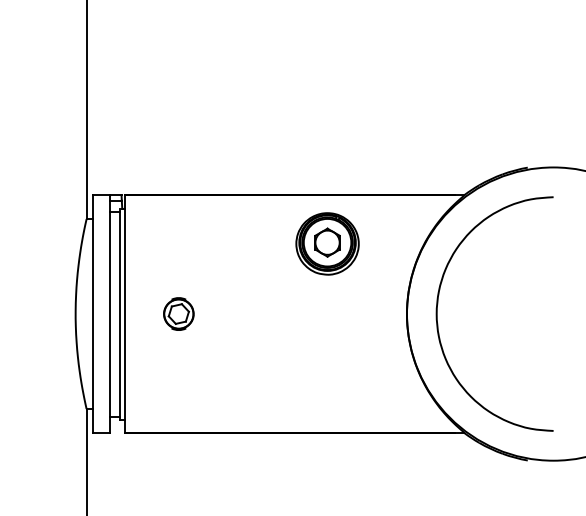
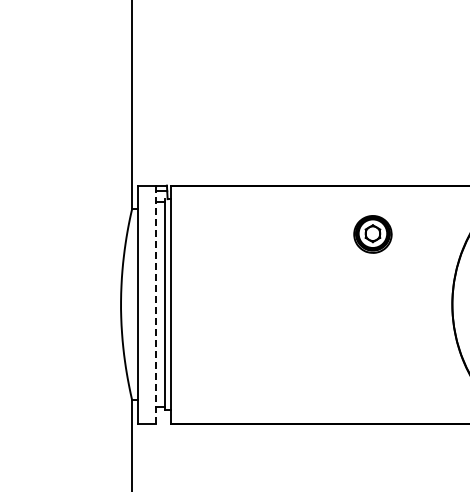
part: (327, 243) -> (372, 233), size x0.6
part: (178, 313) -> (223, 303), removed
line: (110, 314) -> (155, 304), solid -> dashed

